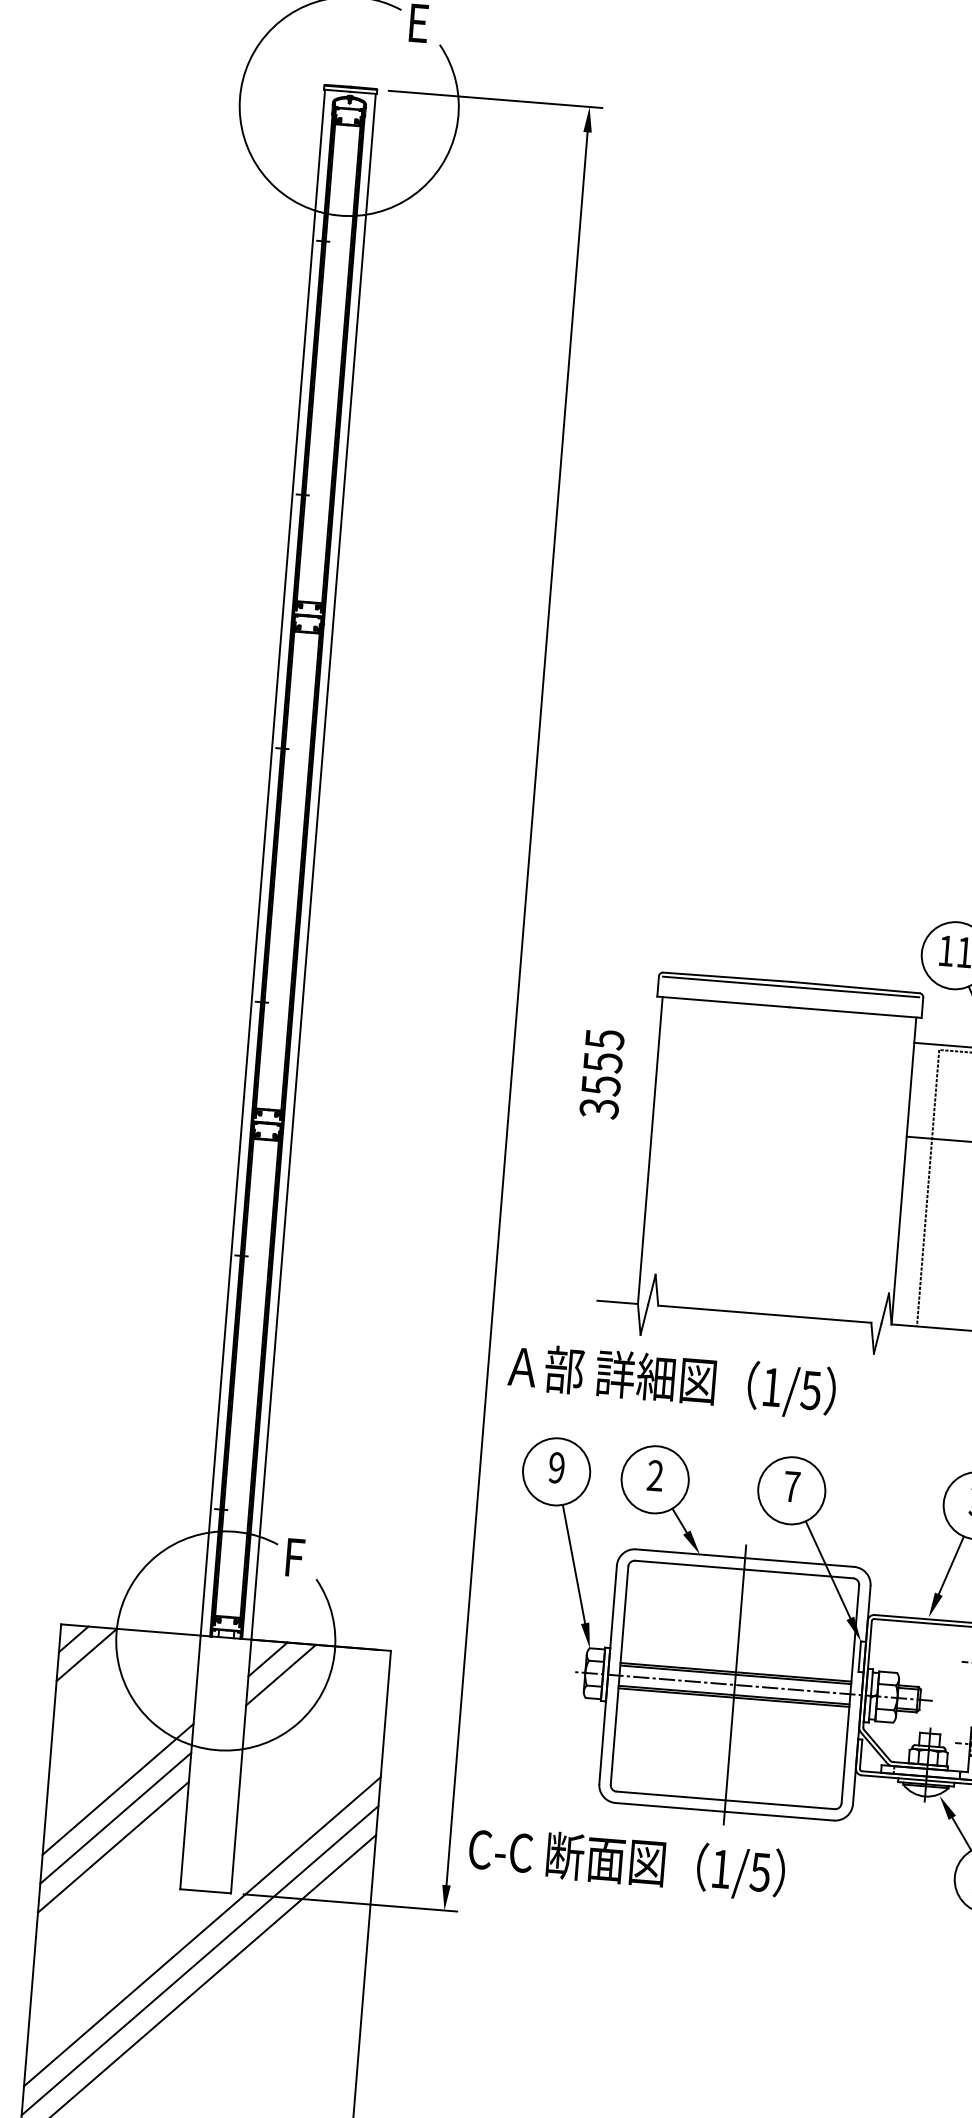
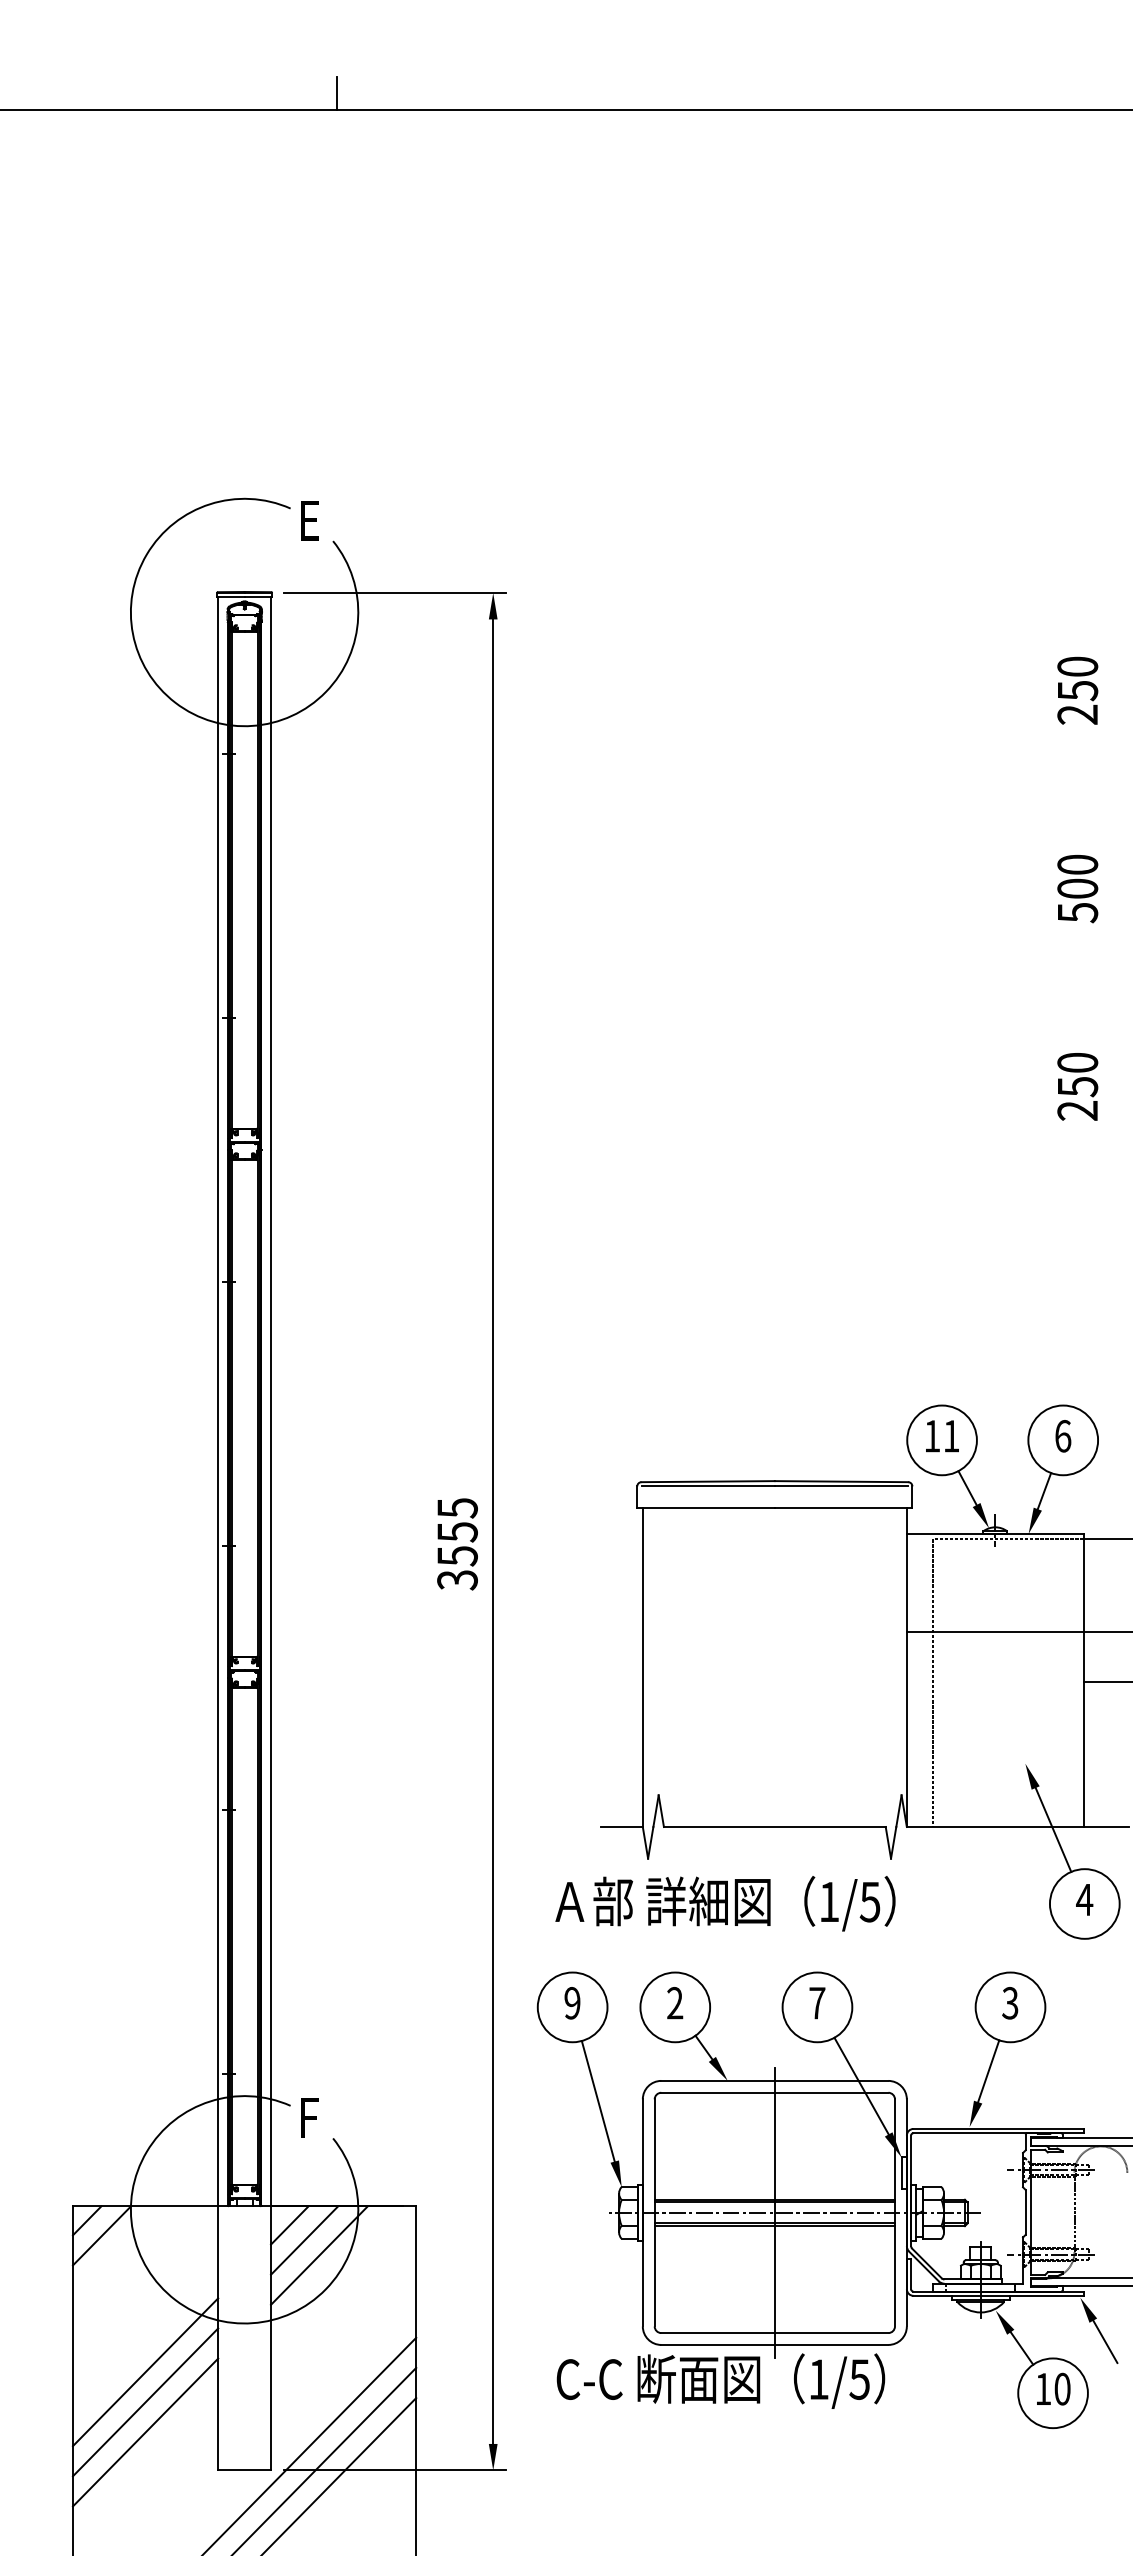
text: (601, 1074) -> (457, 1544), moved
text: (672, 1380) -> (725, 1903), moved
line: (294, 1690) -> (319, 2255), added
text: (626, 1862) -> (720, 2380), moved

